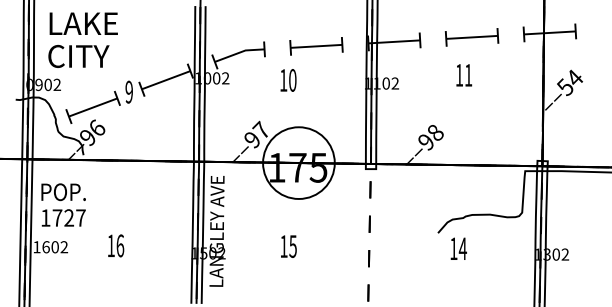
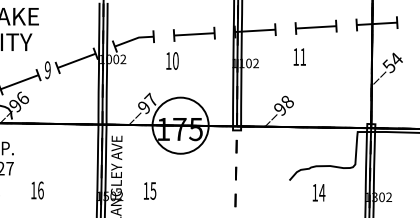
text: (464, 75) -> (300, 57), moved
text: (288, 246) -> (149, 190), moved
text: (458, 248) -> (318, 192), moved

